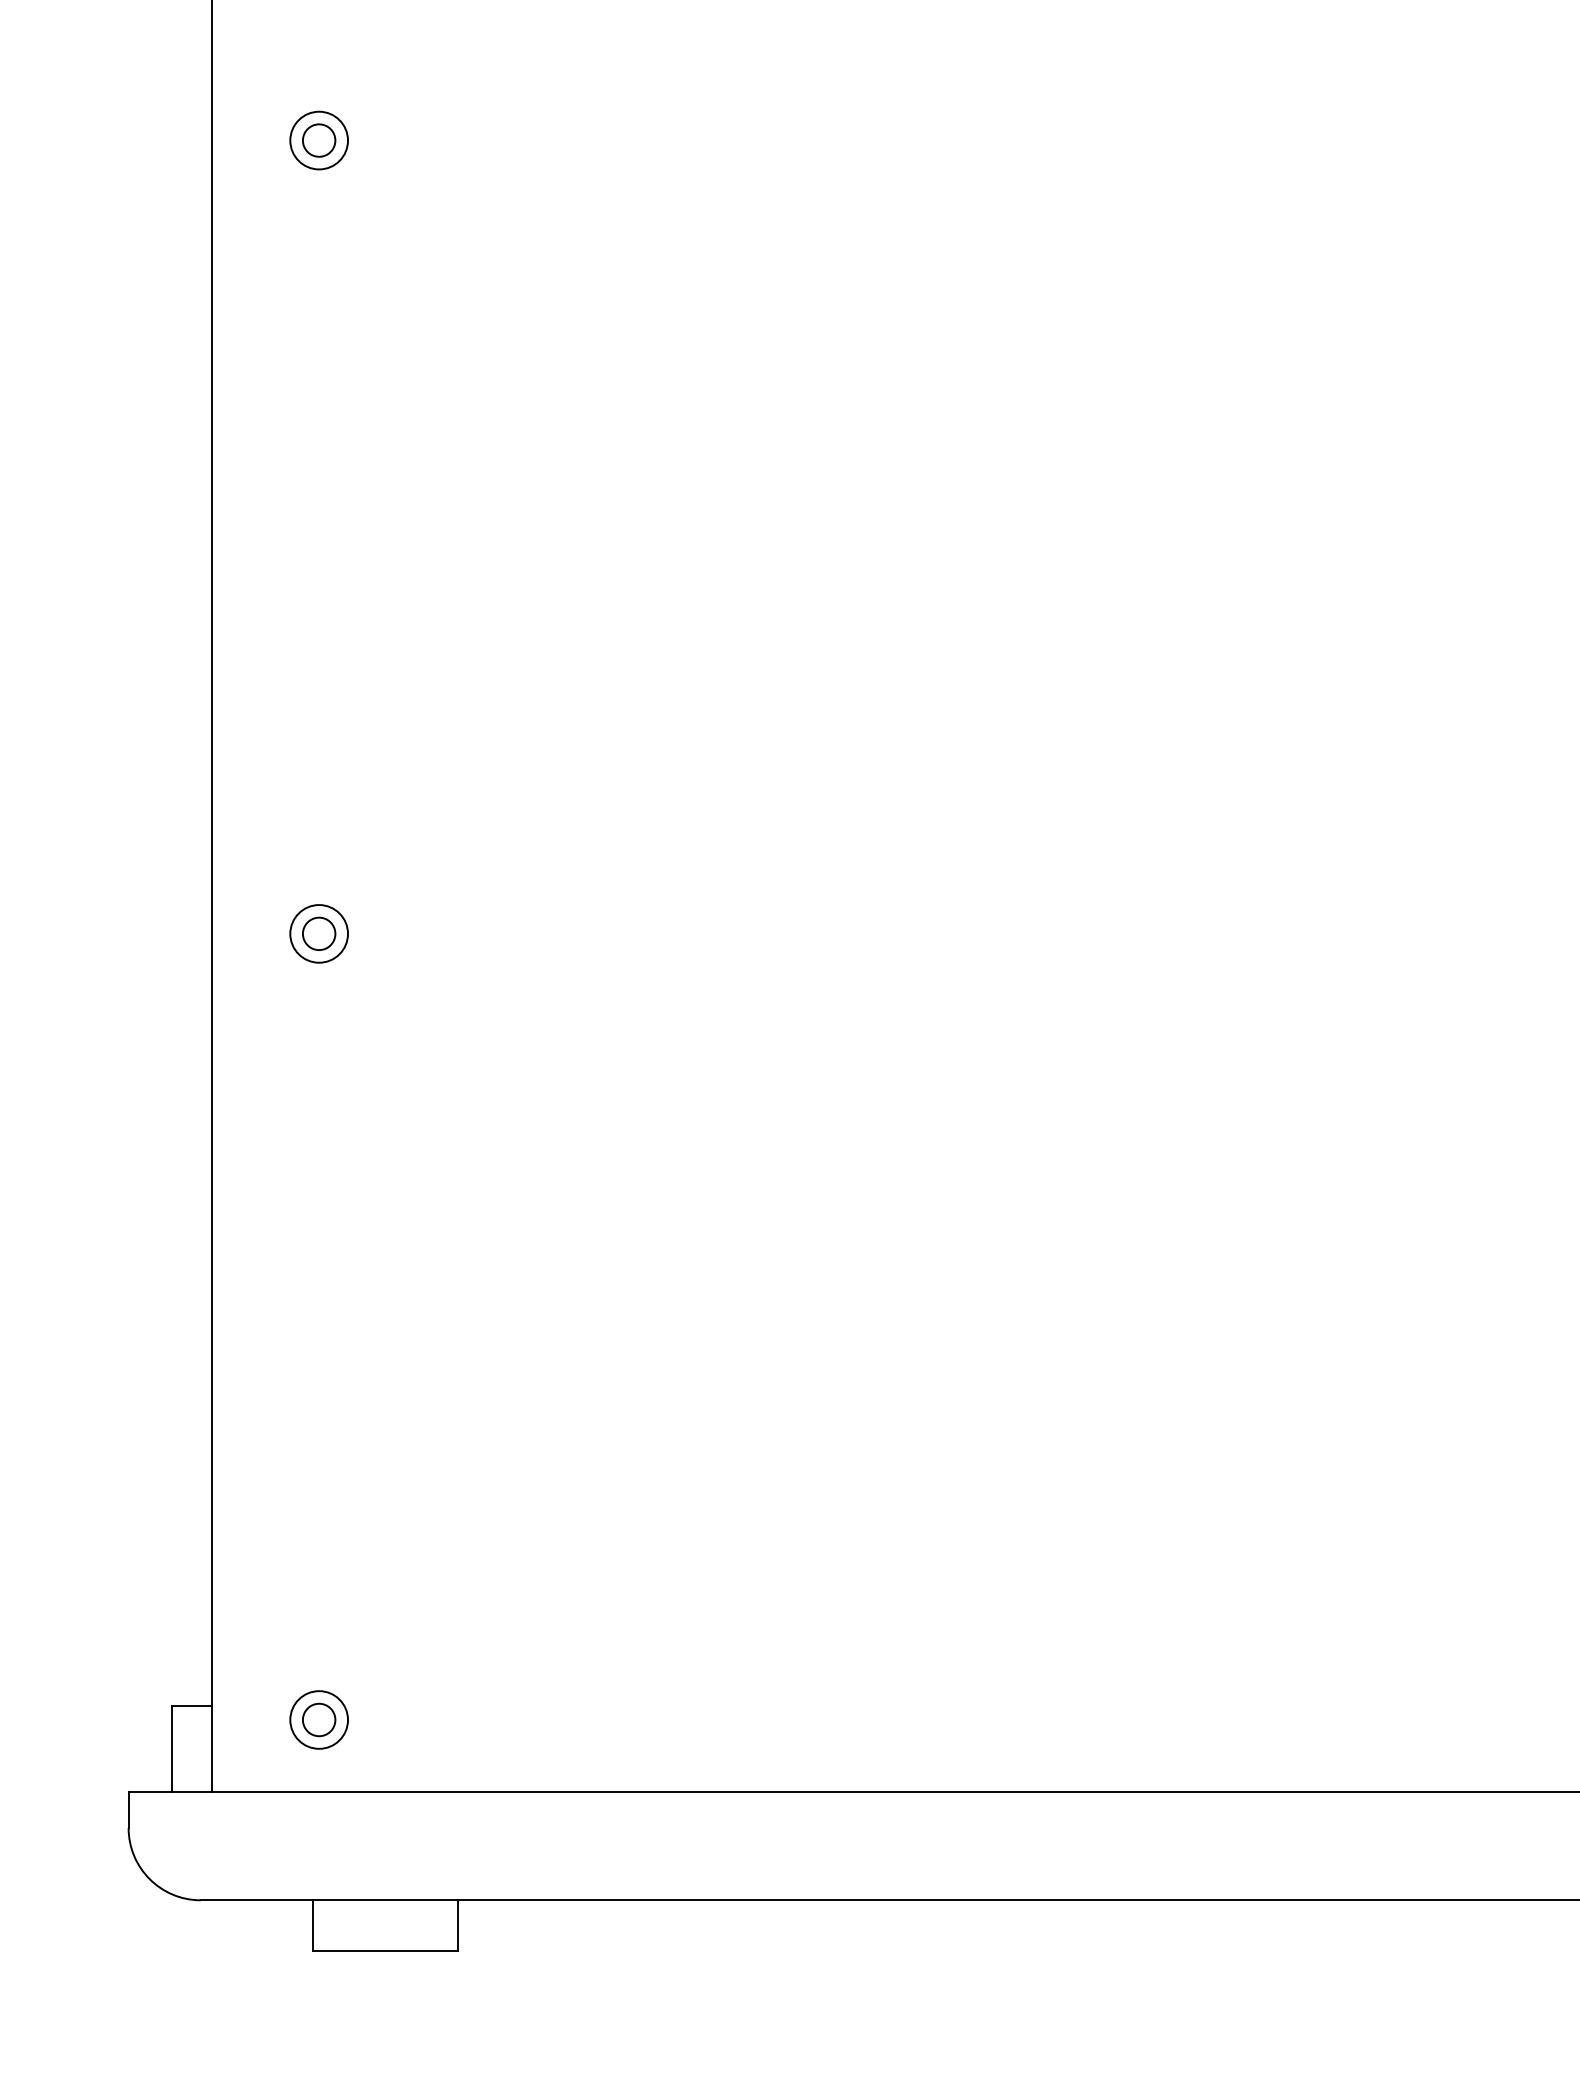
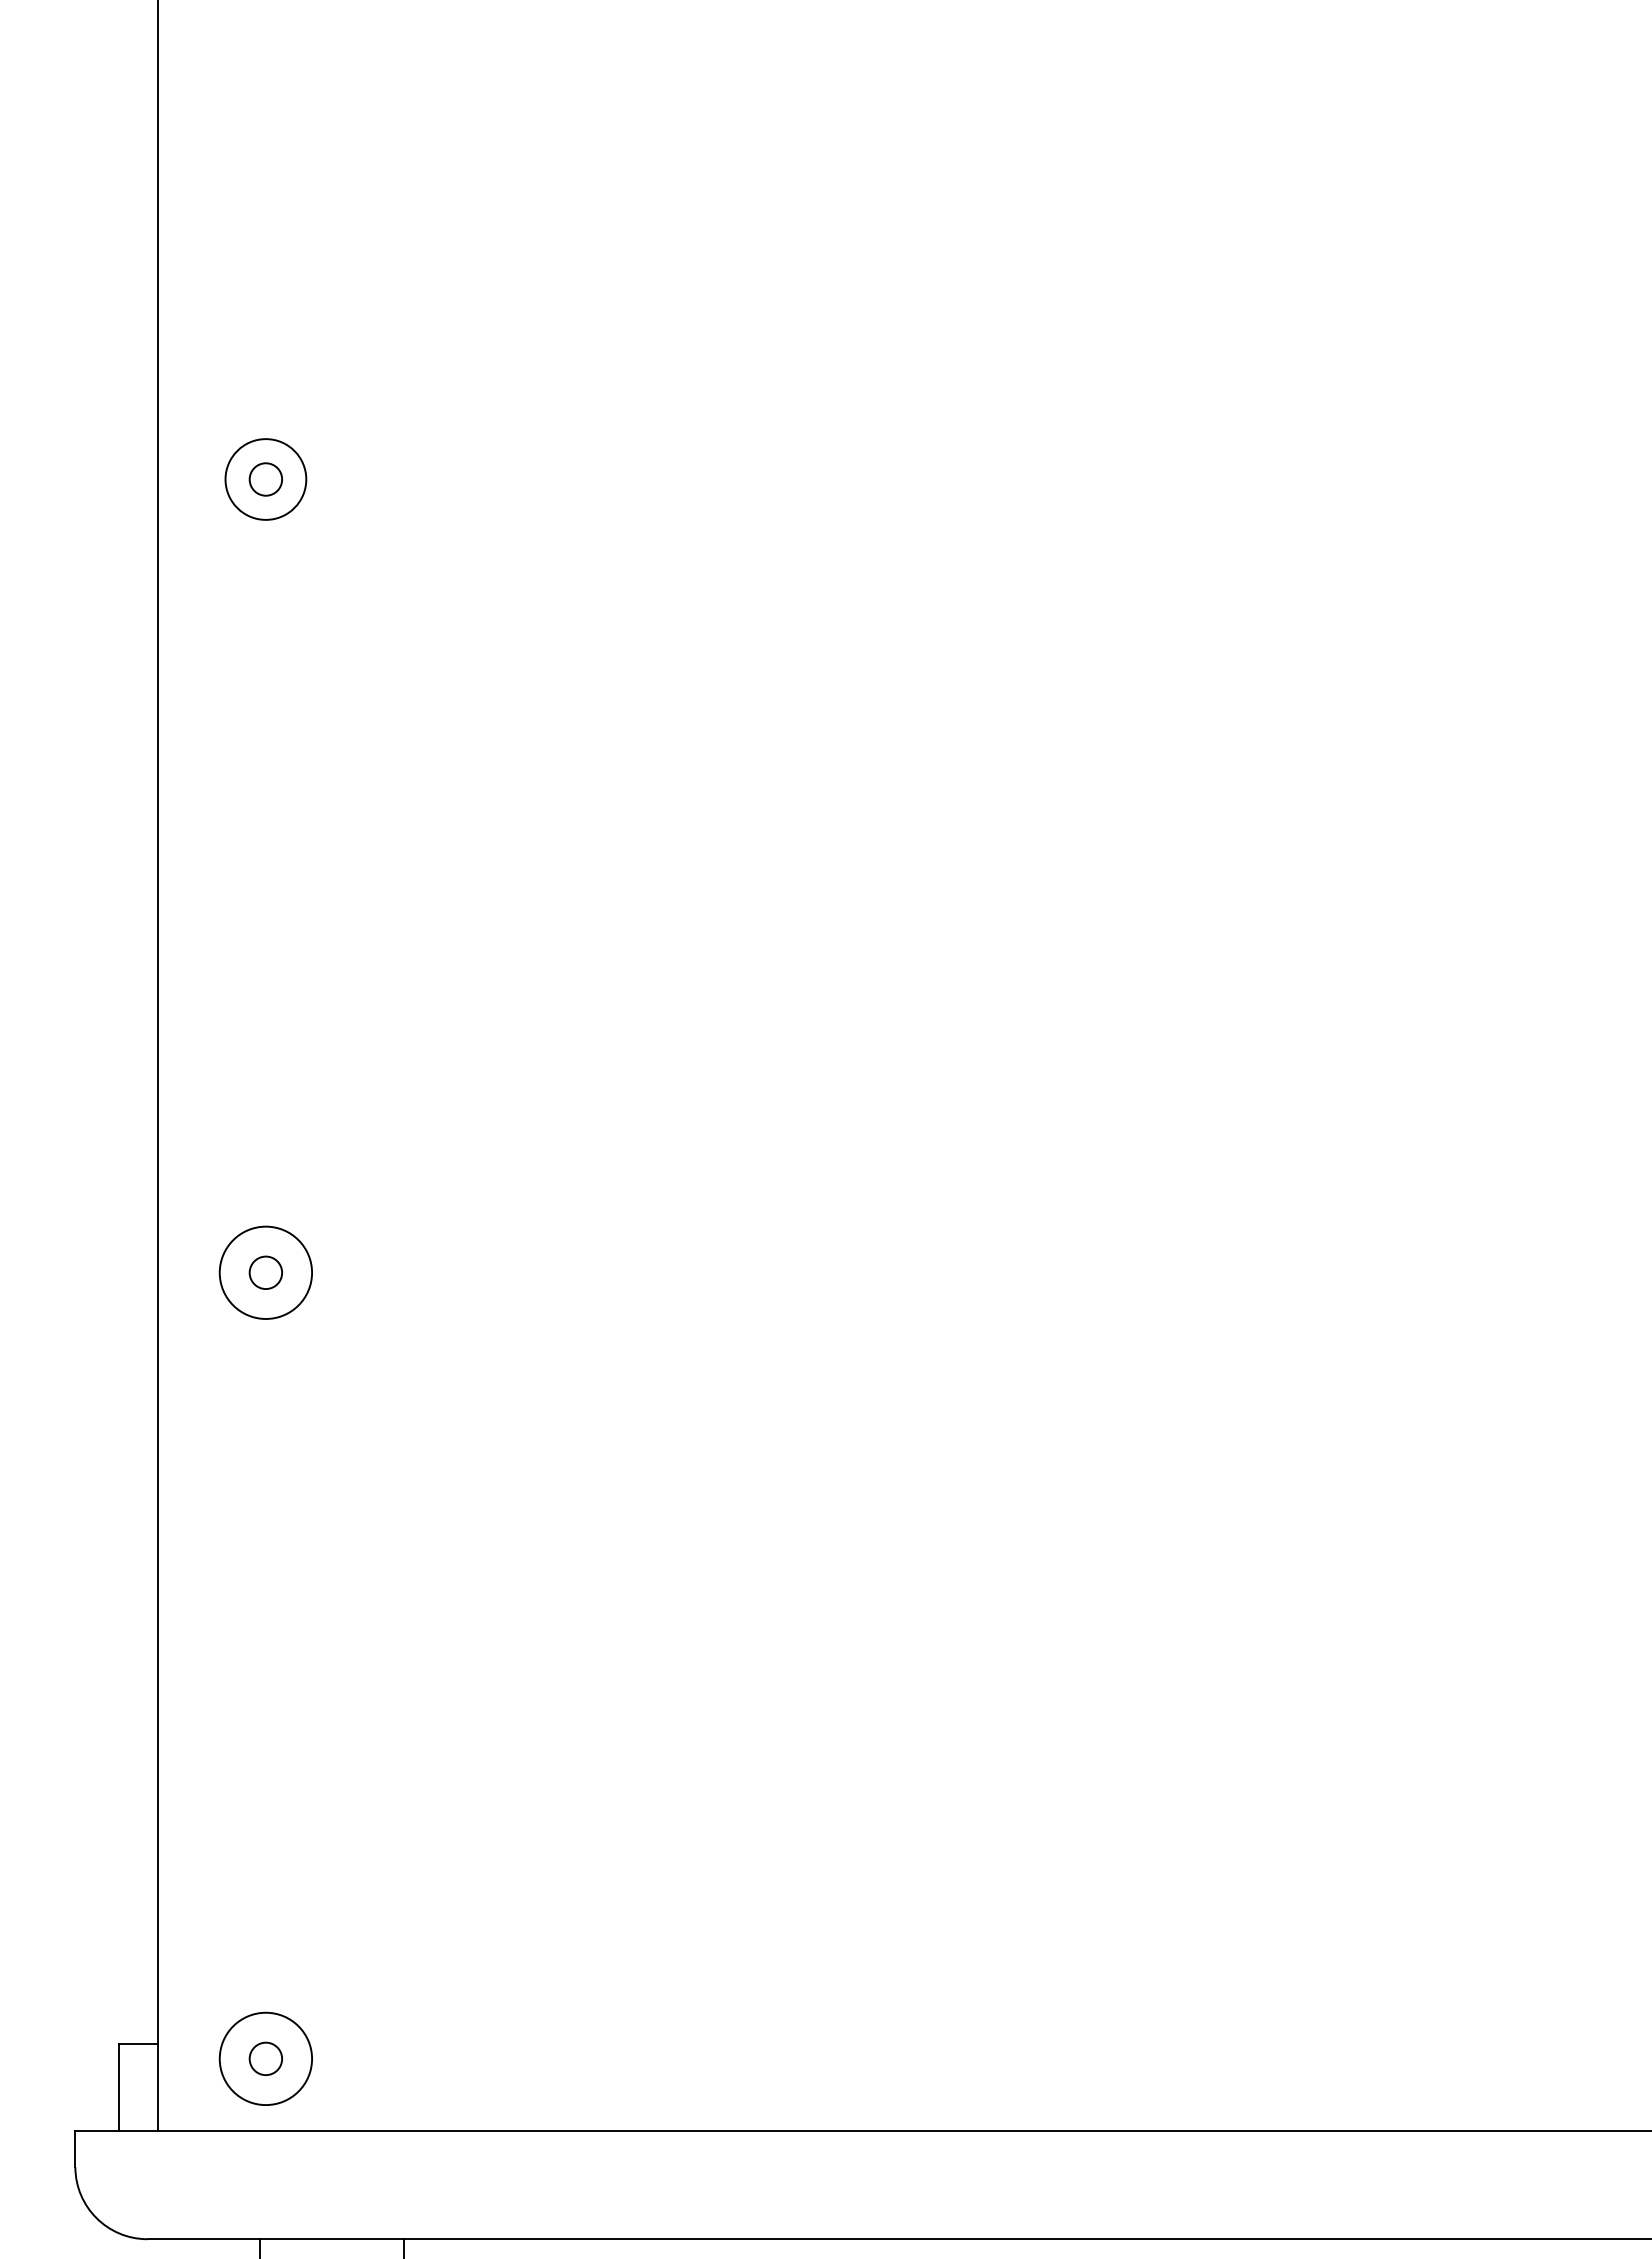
circle: (318, 140) -> (265, 479), size x1.4
circle: (318, 933) -> (265, 1272), size x1.6
circle: (318, 1719) -> (265, 2058), size x1.6

